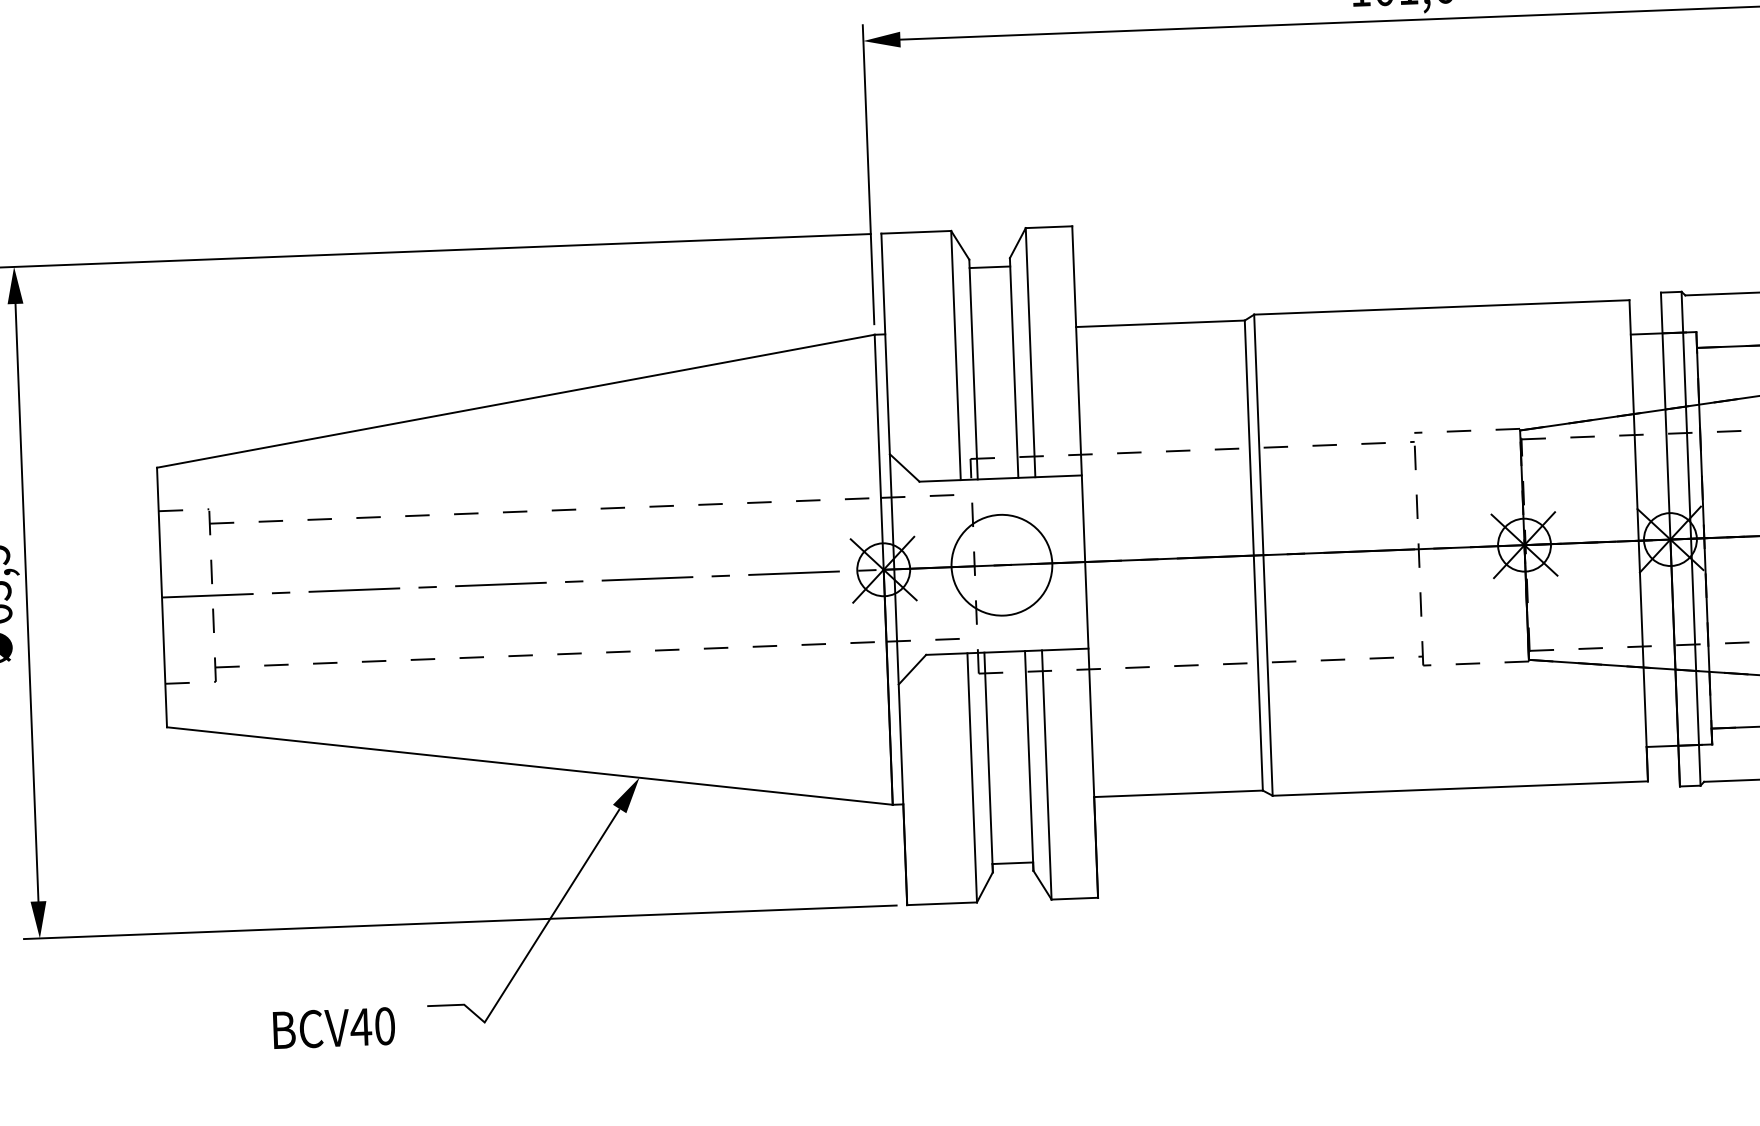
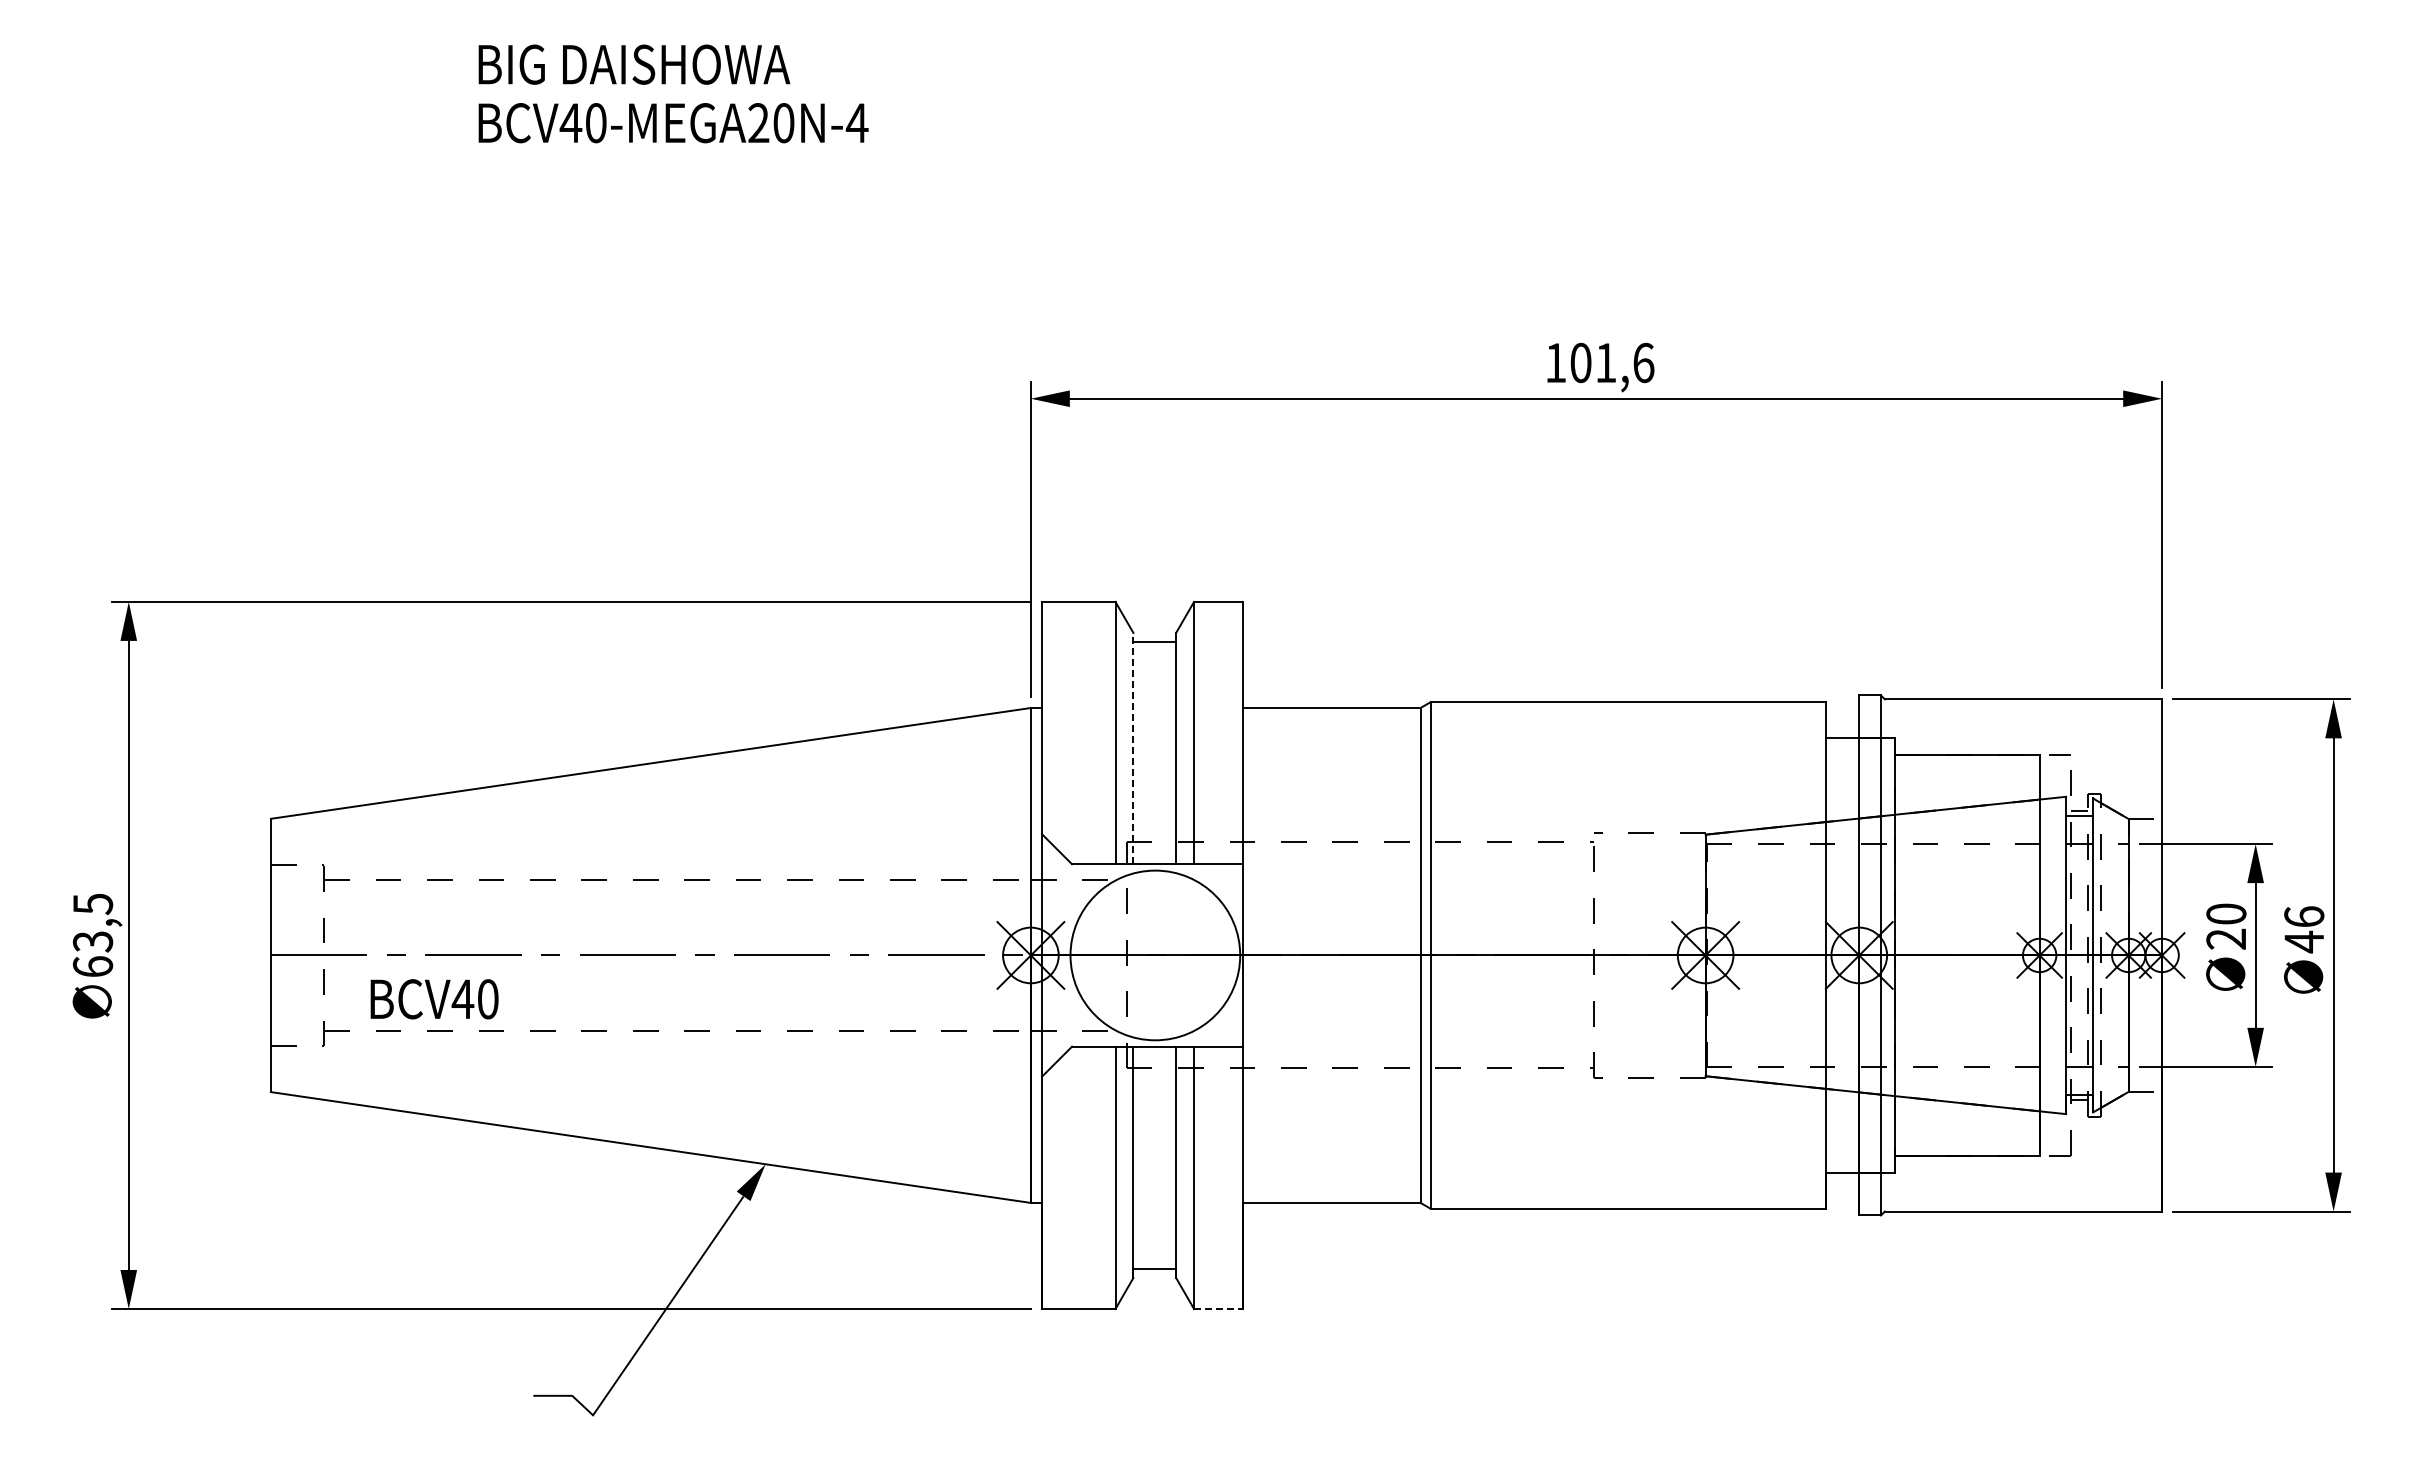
line: (973, 369) -> (1133, 748), solid -> dashed
circle: (1002, 565) -> (1155, 955), size x1.6
line: (1075, 898) -> (1219, 1308), solid -> dashed
text: (334, 1028) -> (434, 999), moved

